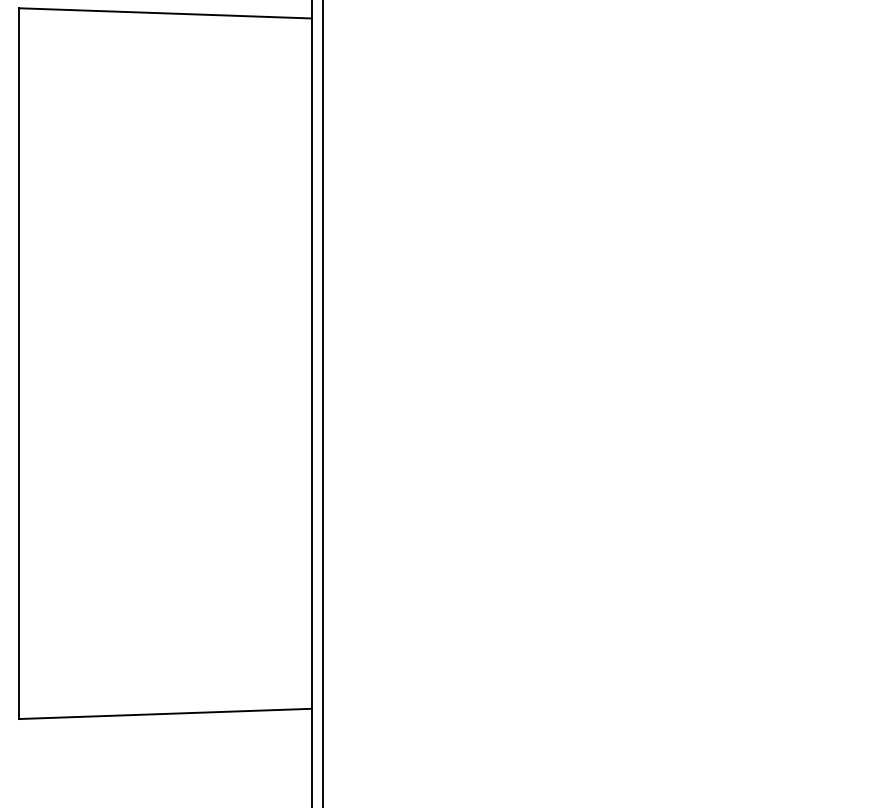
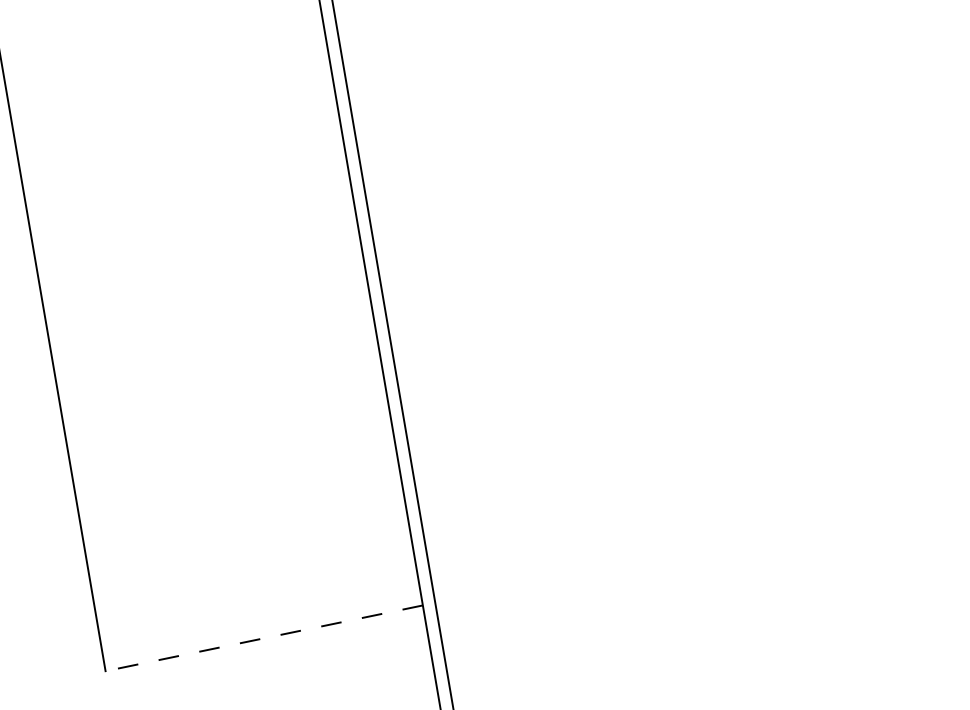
line: (164, 713) -> (263, 638), solid -> dashed

